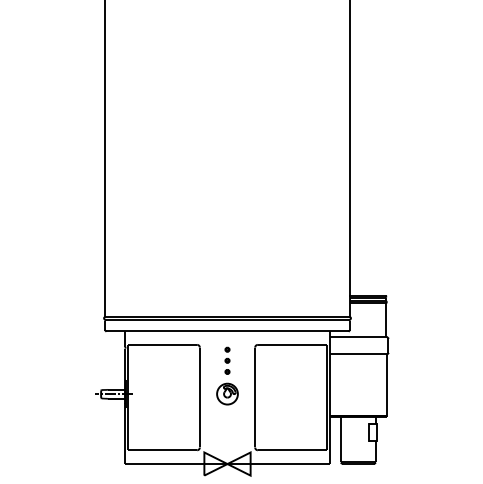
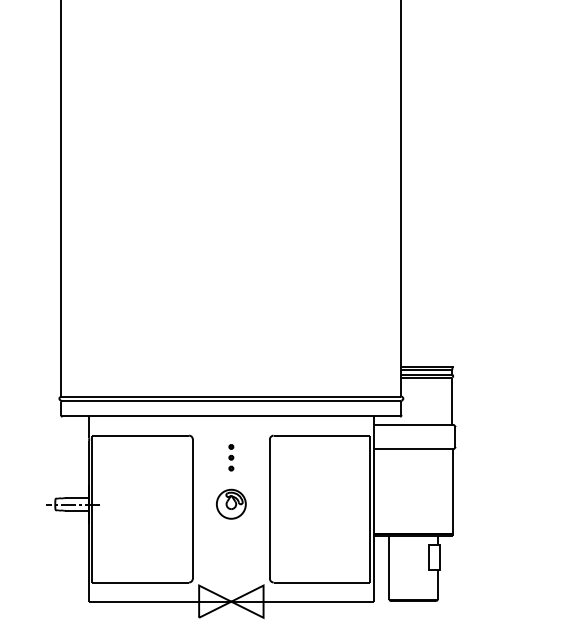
part: (227, 360) -> (231, 457), size x0.7

